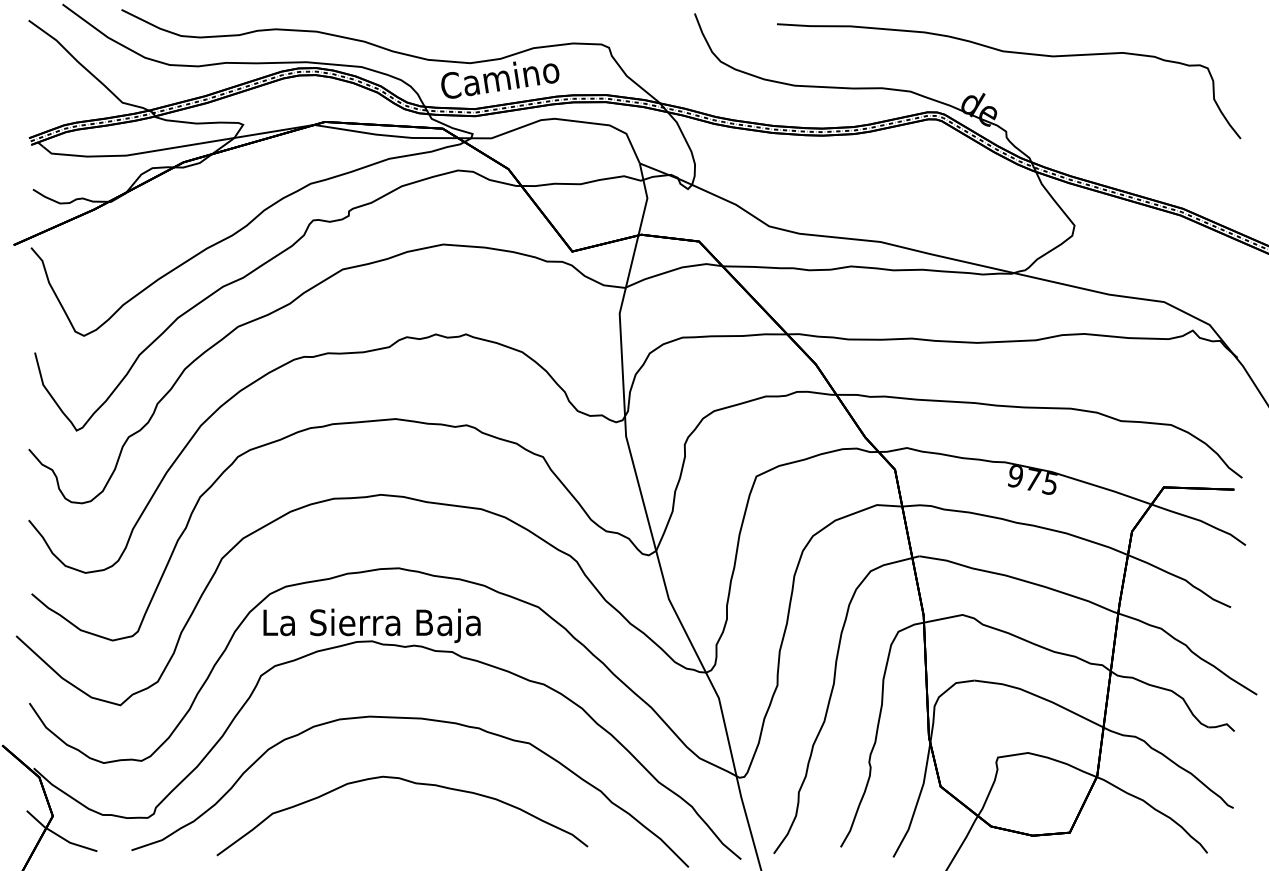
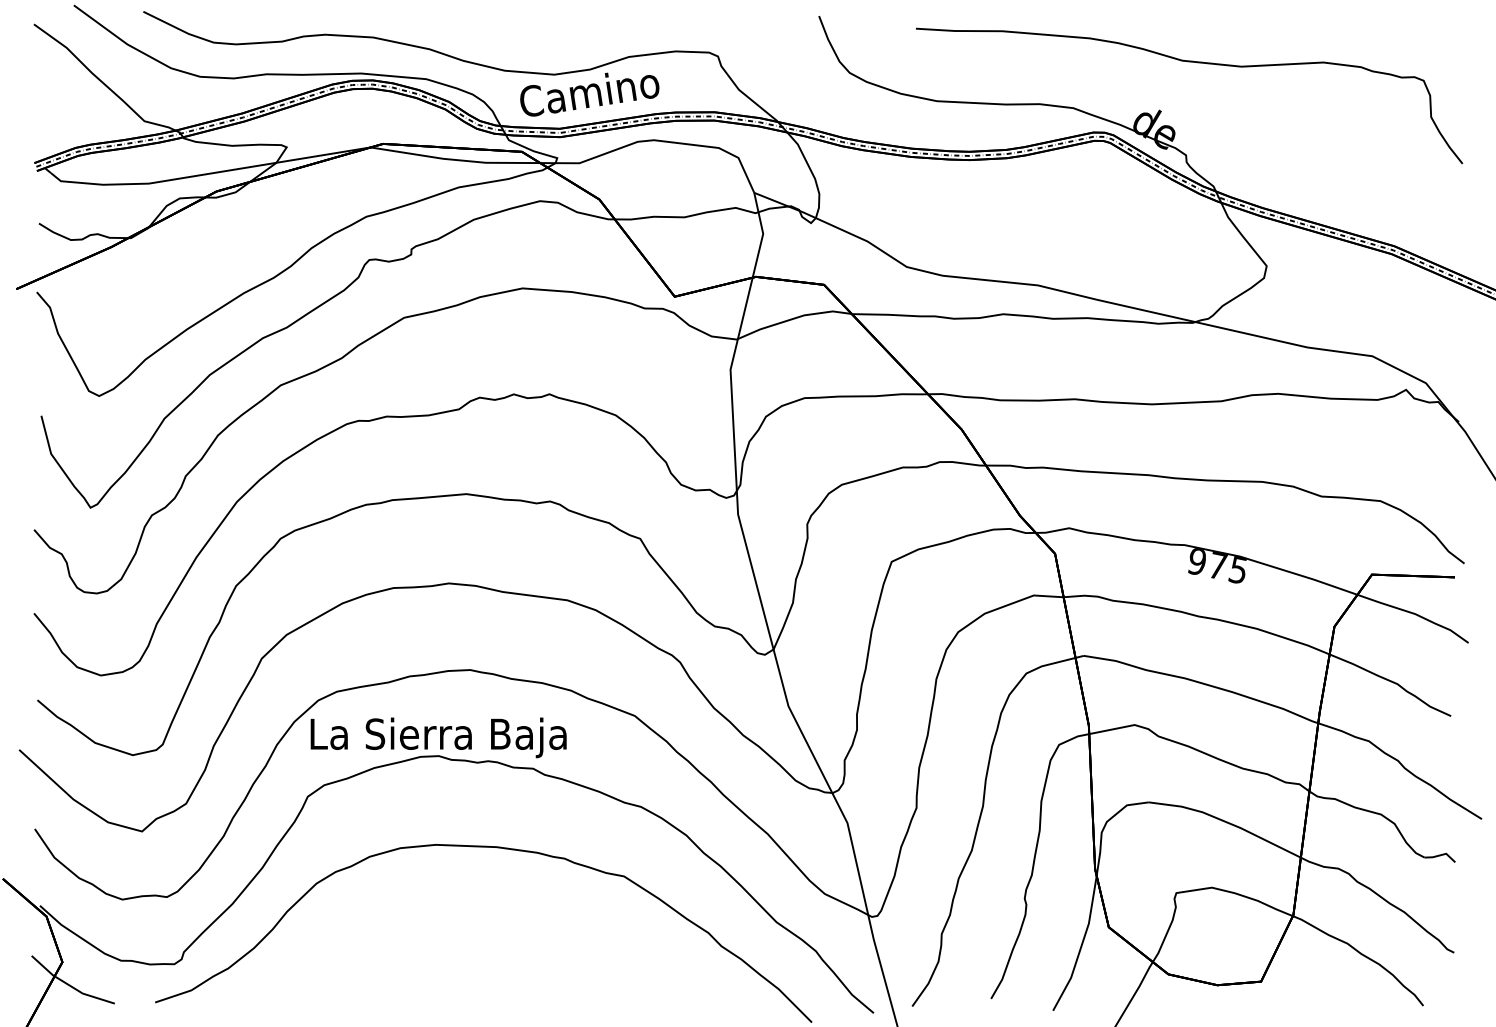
curve: (412, 783) -> (486, 923), removed

